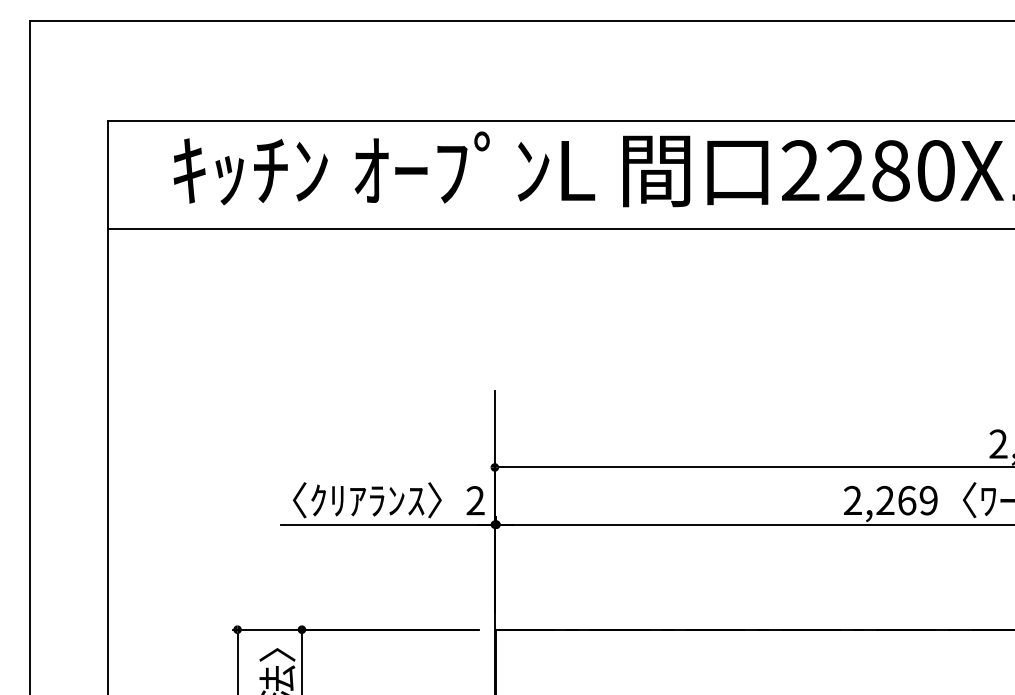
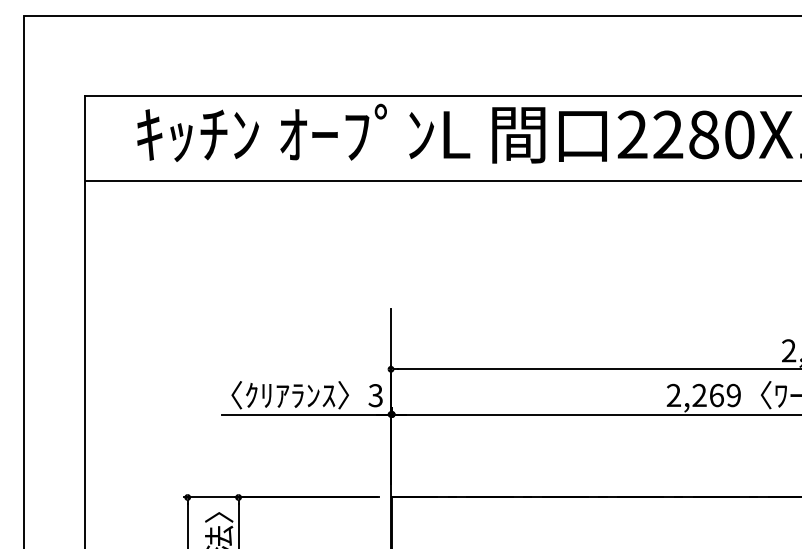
text: (475, 500) -> (375, 395), 2 -> 3

